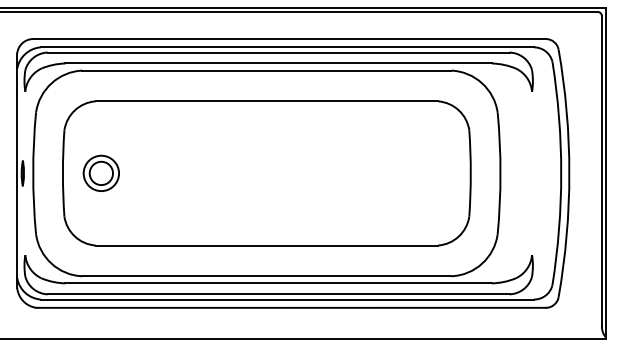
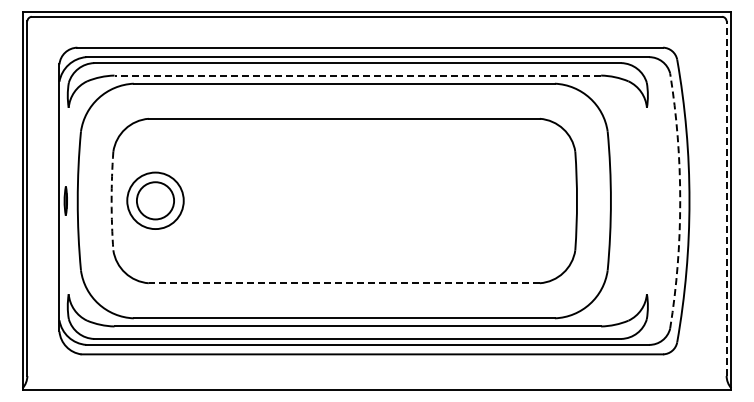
line: (278, 63) -> (357, 75), solid -> dashed
line: (601, 171) -> (726, 198), solid -> dashed
arc: (62, 173) -> (111, 201), solid -> dashed
part: (101, 173) -> (155, 201), size x1.4
arc: (561, 173) -> (680, 201), solid -> dashed
line: (267, 245) -> (344, 283), solid -> dashed

